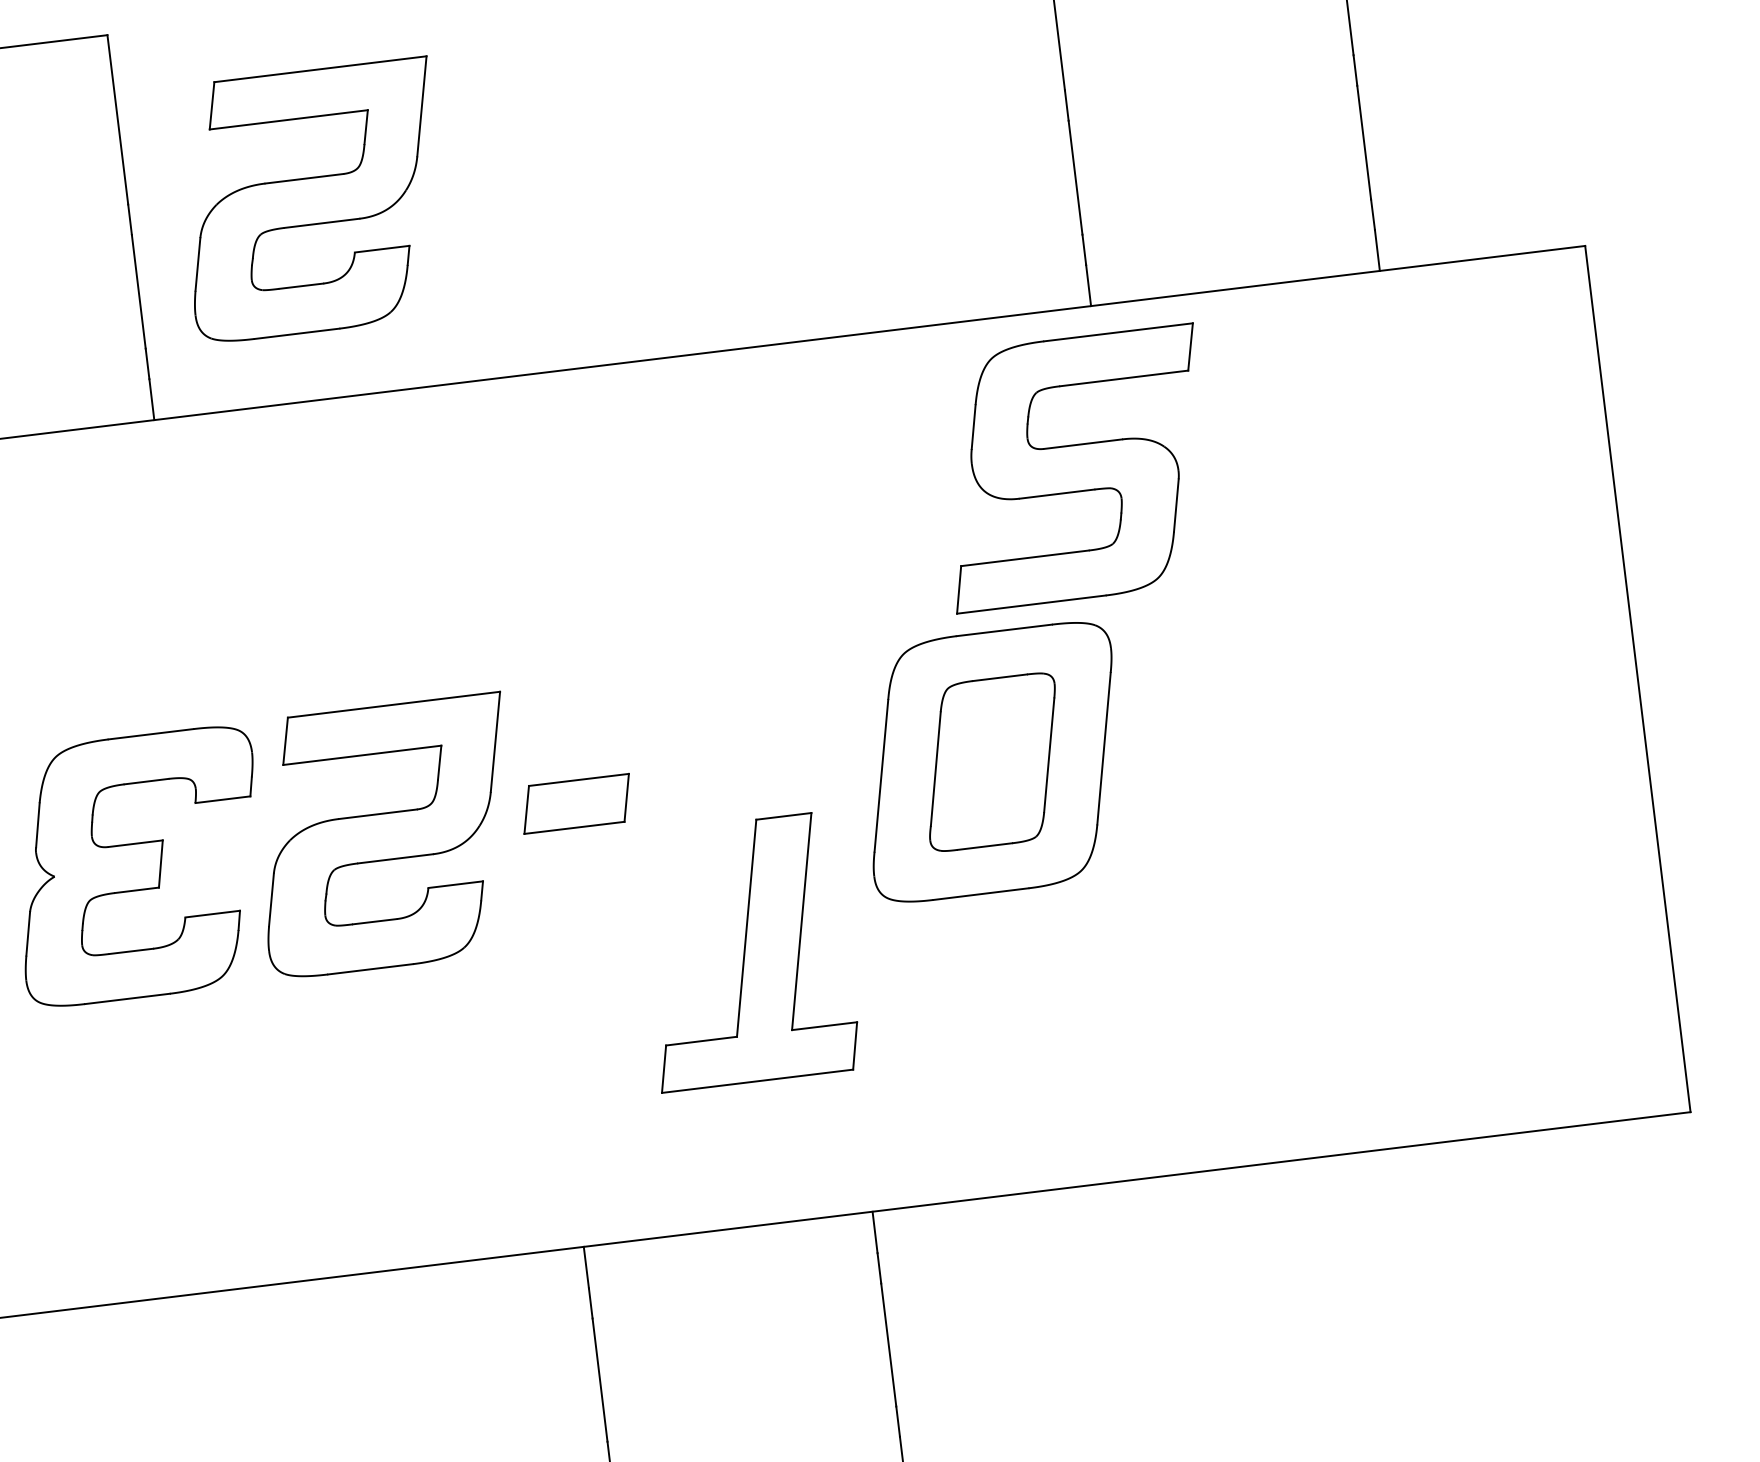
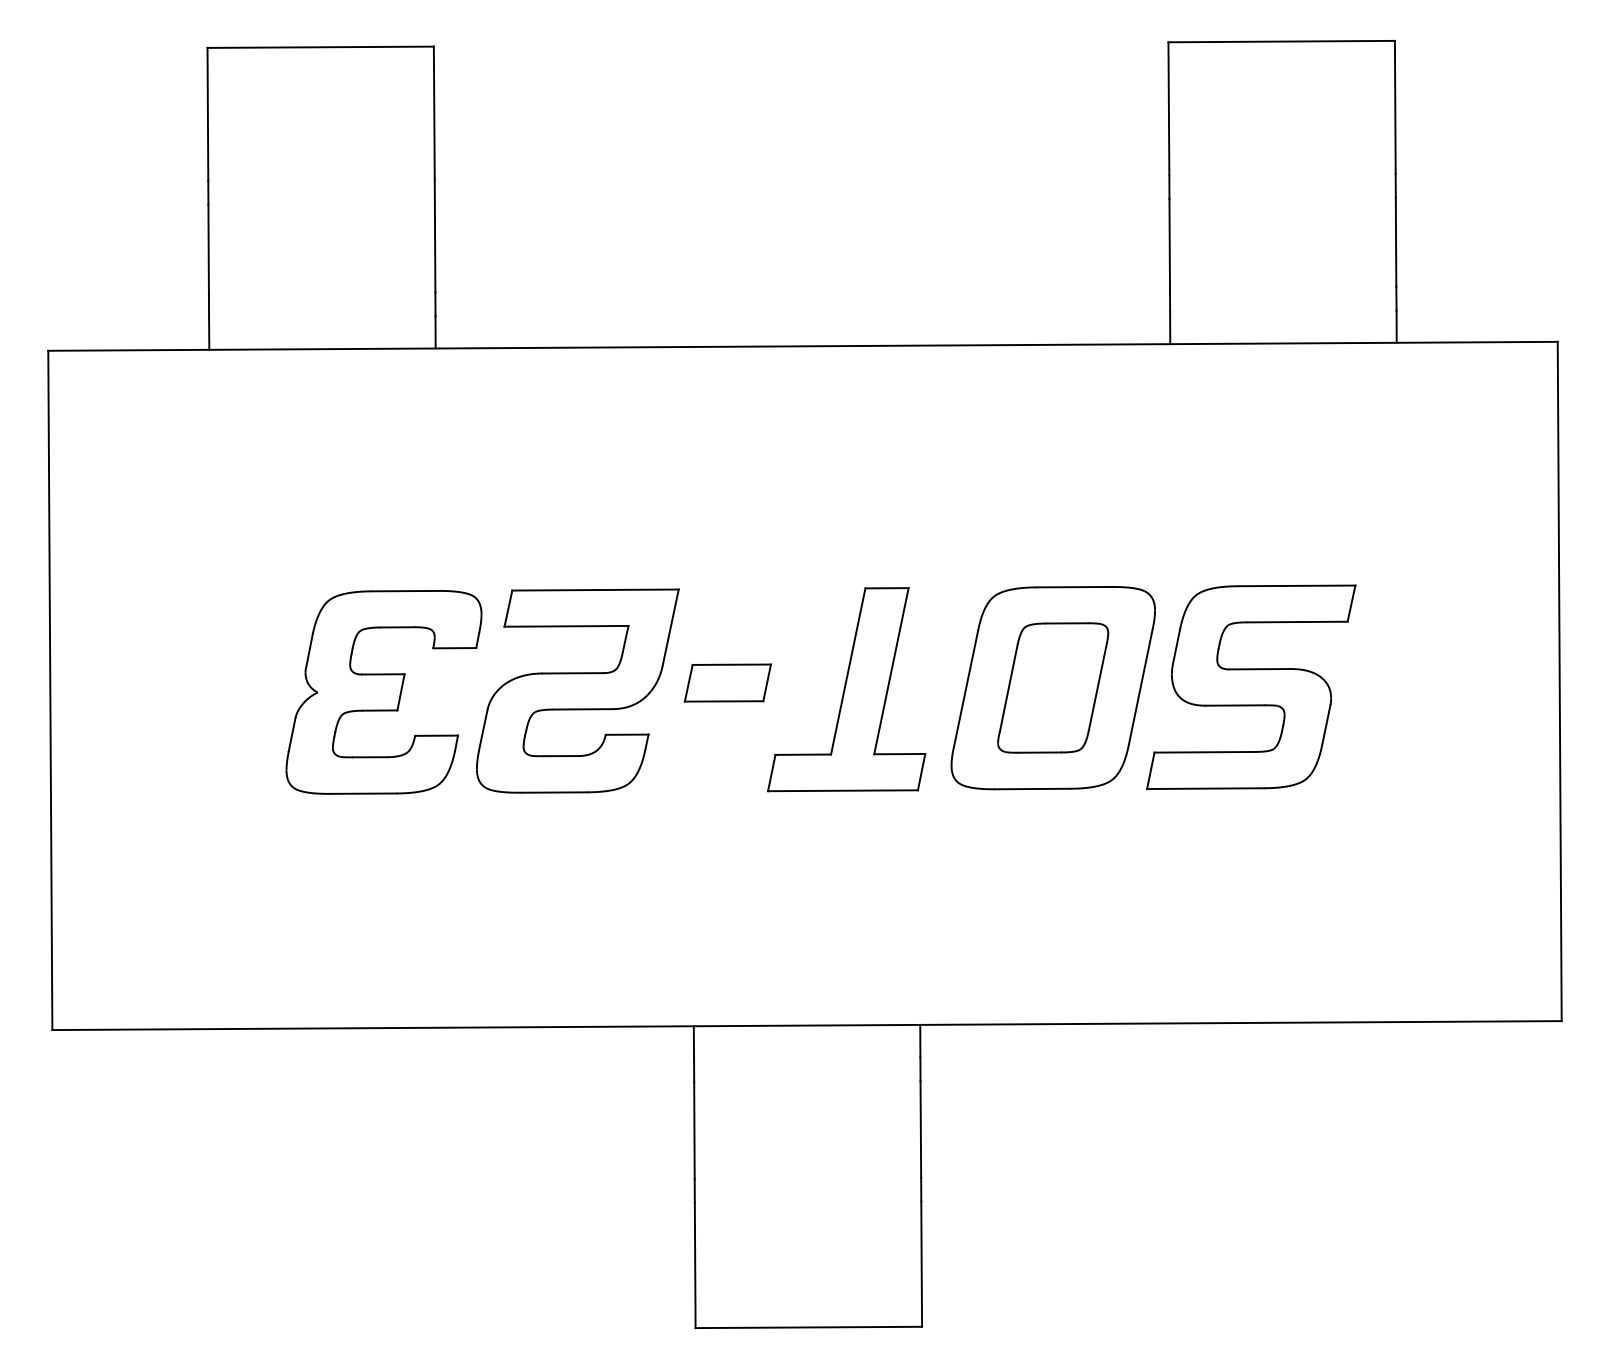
part: (312, 200) -> (577, 192), removed
part: (1075, 467) -> (1251, 686), moved
part: (747, 951) -> (846, 689), moved

